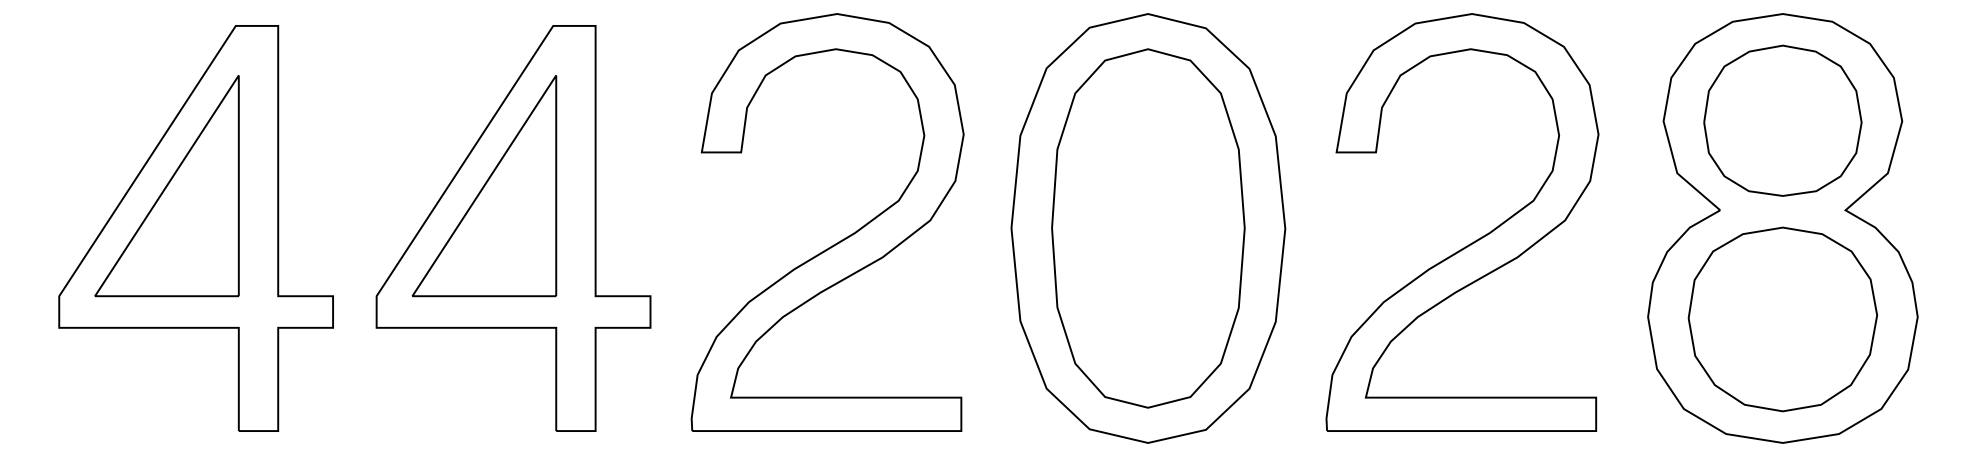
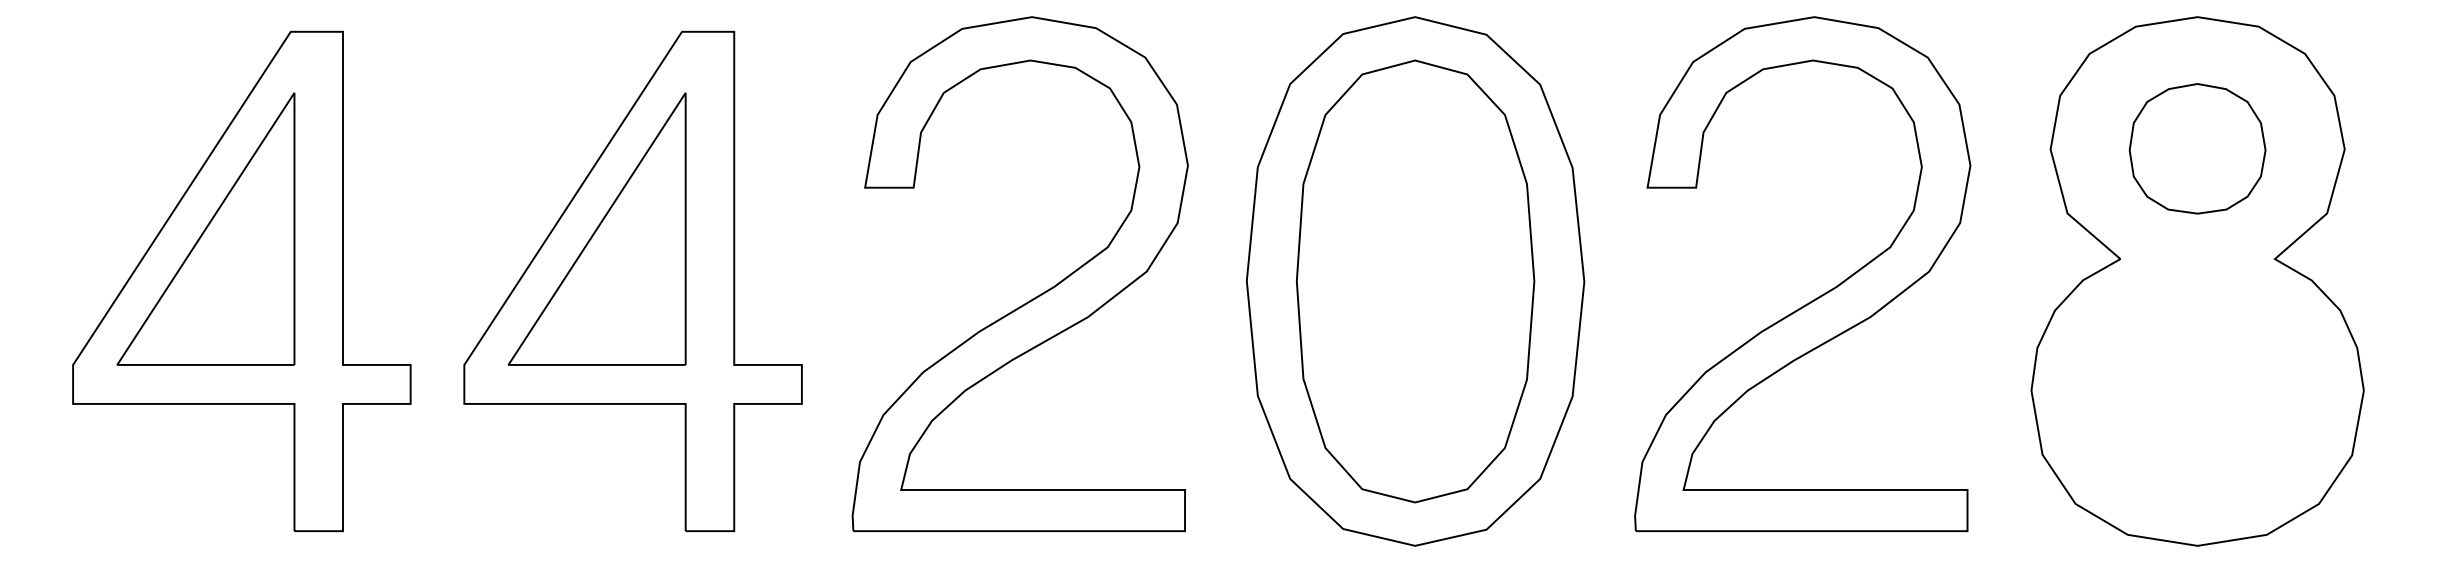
part: (1782, 120) -> (2197, 148), size x0.7
part: (1782, 319) -> (2197, 393), removed

